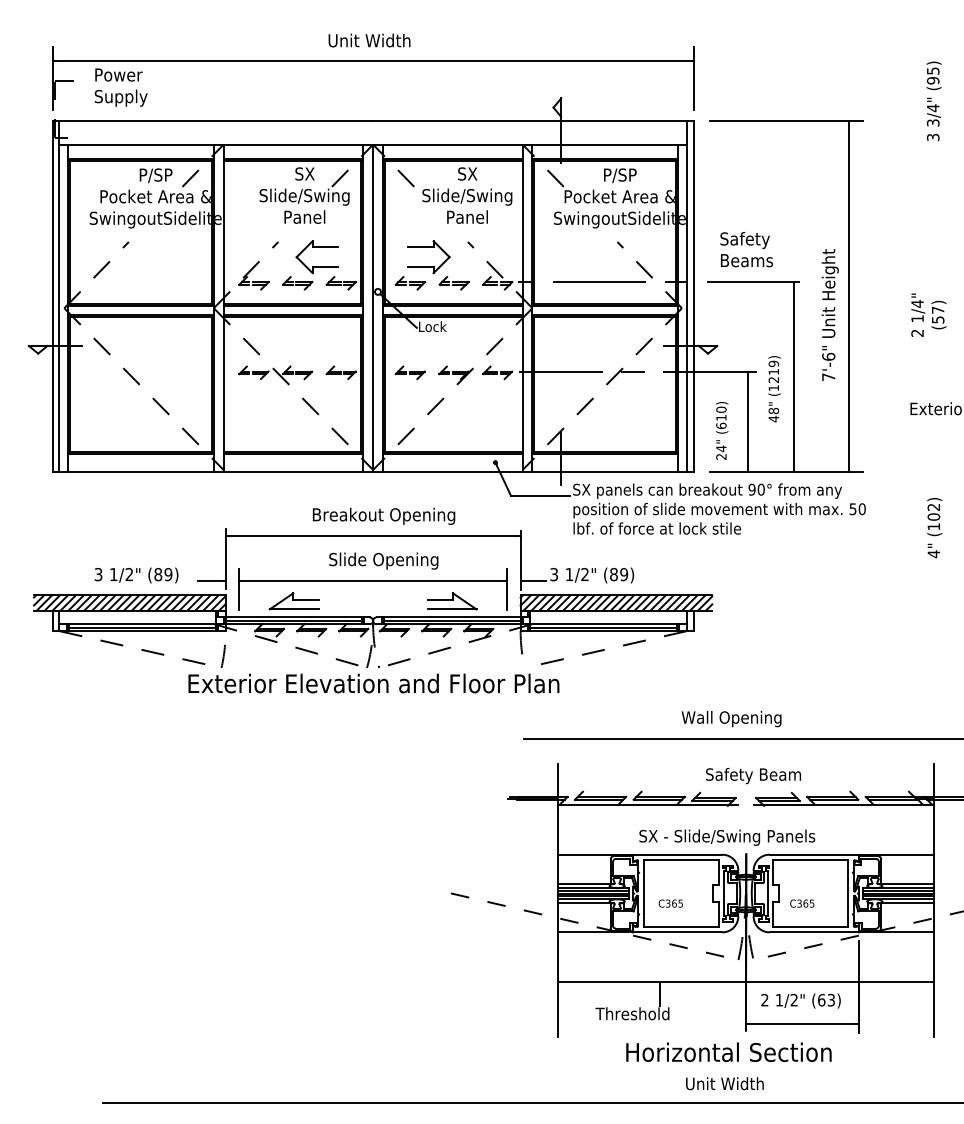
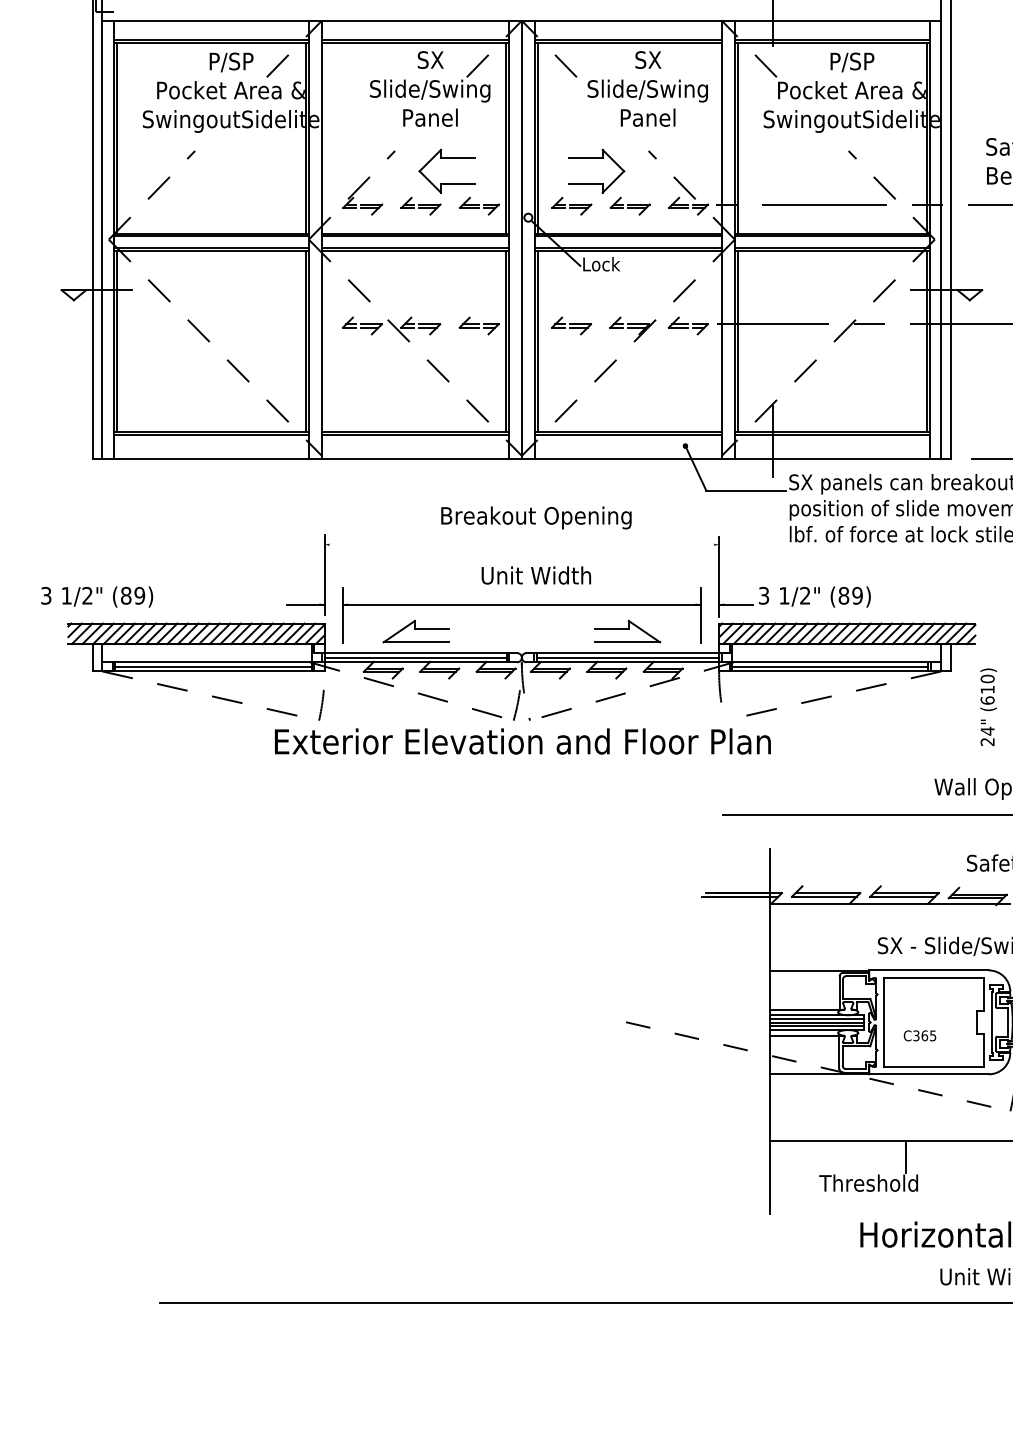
text: (722, 430) -> (989, 706), moved
line: (372, 536) -> (520, 544), removed
text: (383, 560) -> (535, 576), Slide Opening -> Unit Width
text: (136, 575) -> (97, 597), moved

